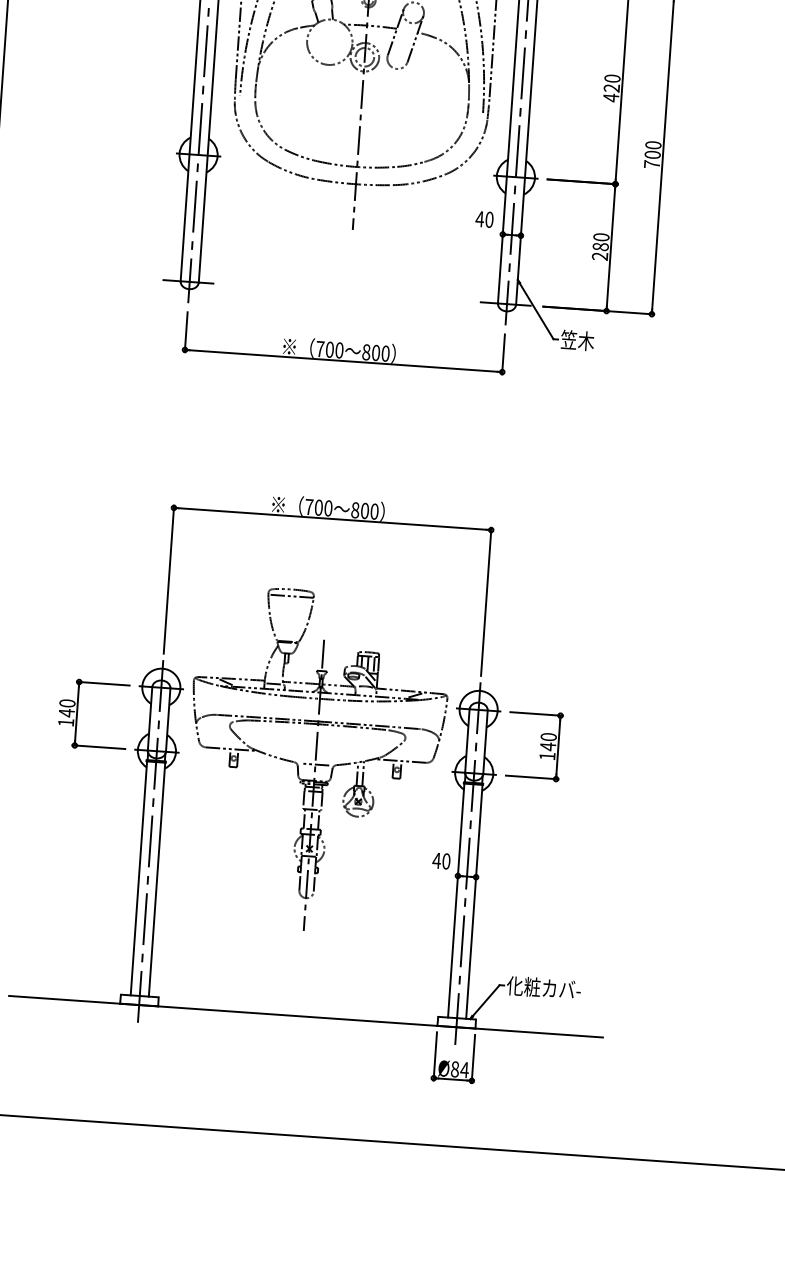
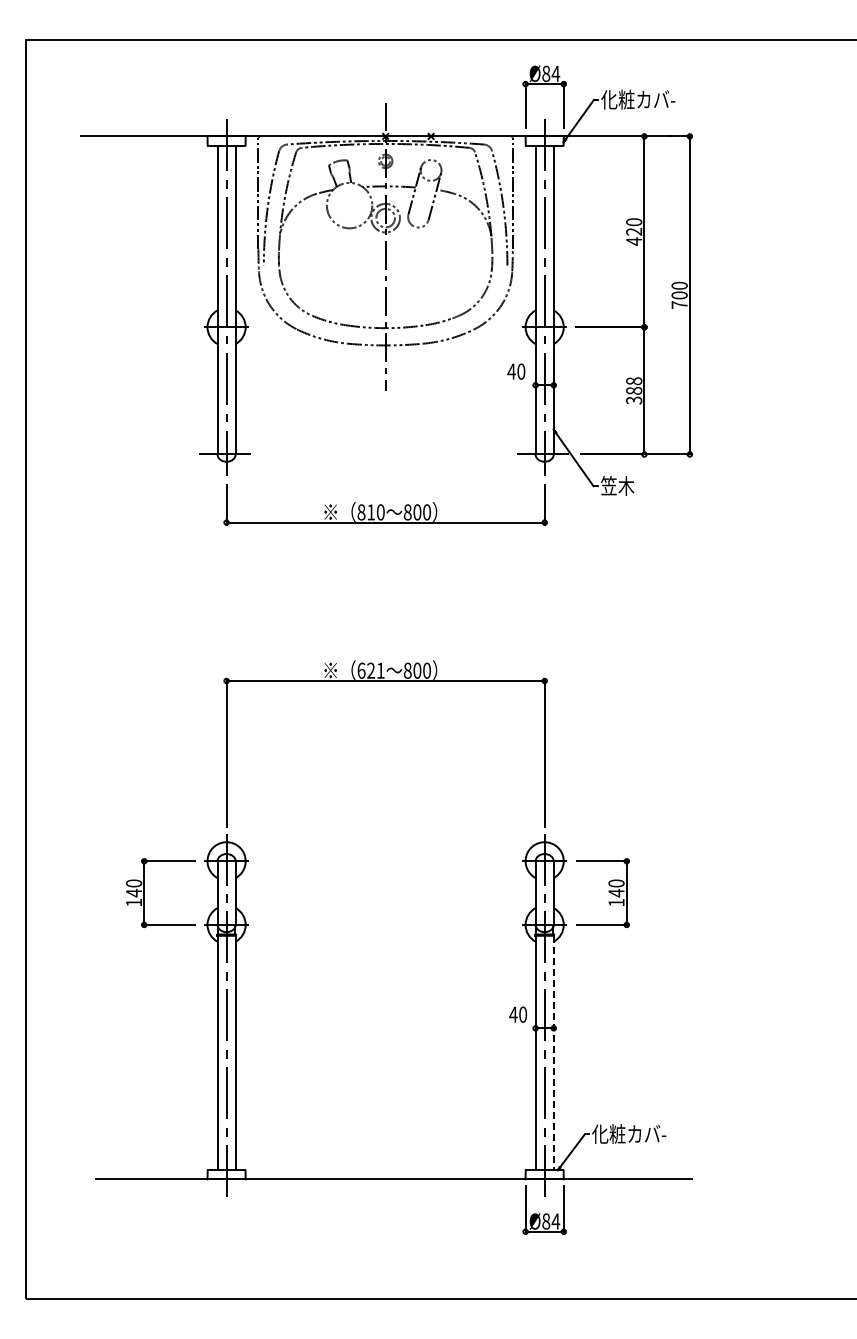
text: (601, 246) -> (634, 390), 280 -> 388
text: (325, 349) -> (366, 512), 700 -> 810
text: (318, 507) -> (370, 670), 700 -> 621
part: (315, 760) -> (385, 923), removed
line: (474, 902) -> (553, 1053), solid -> dashed

